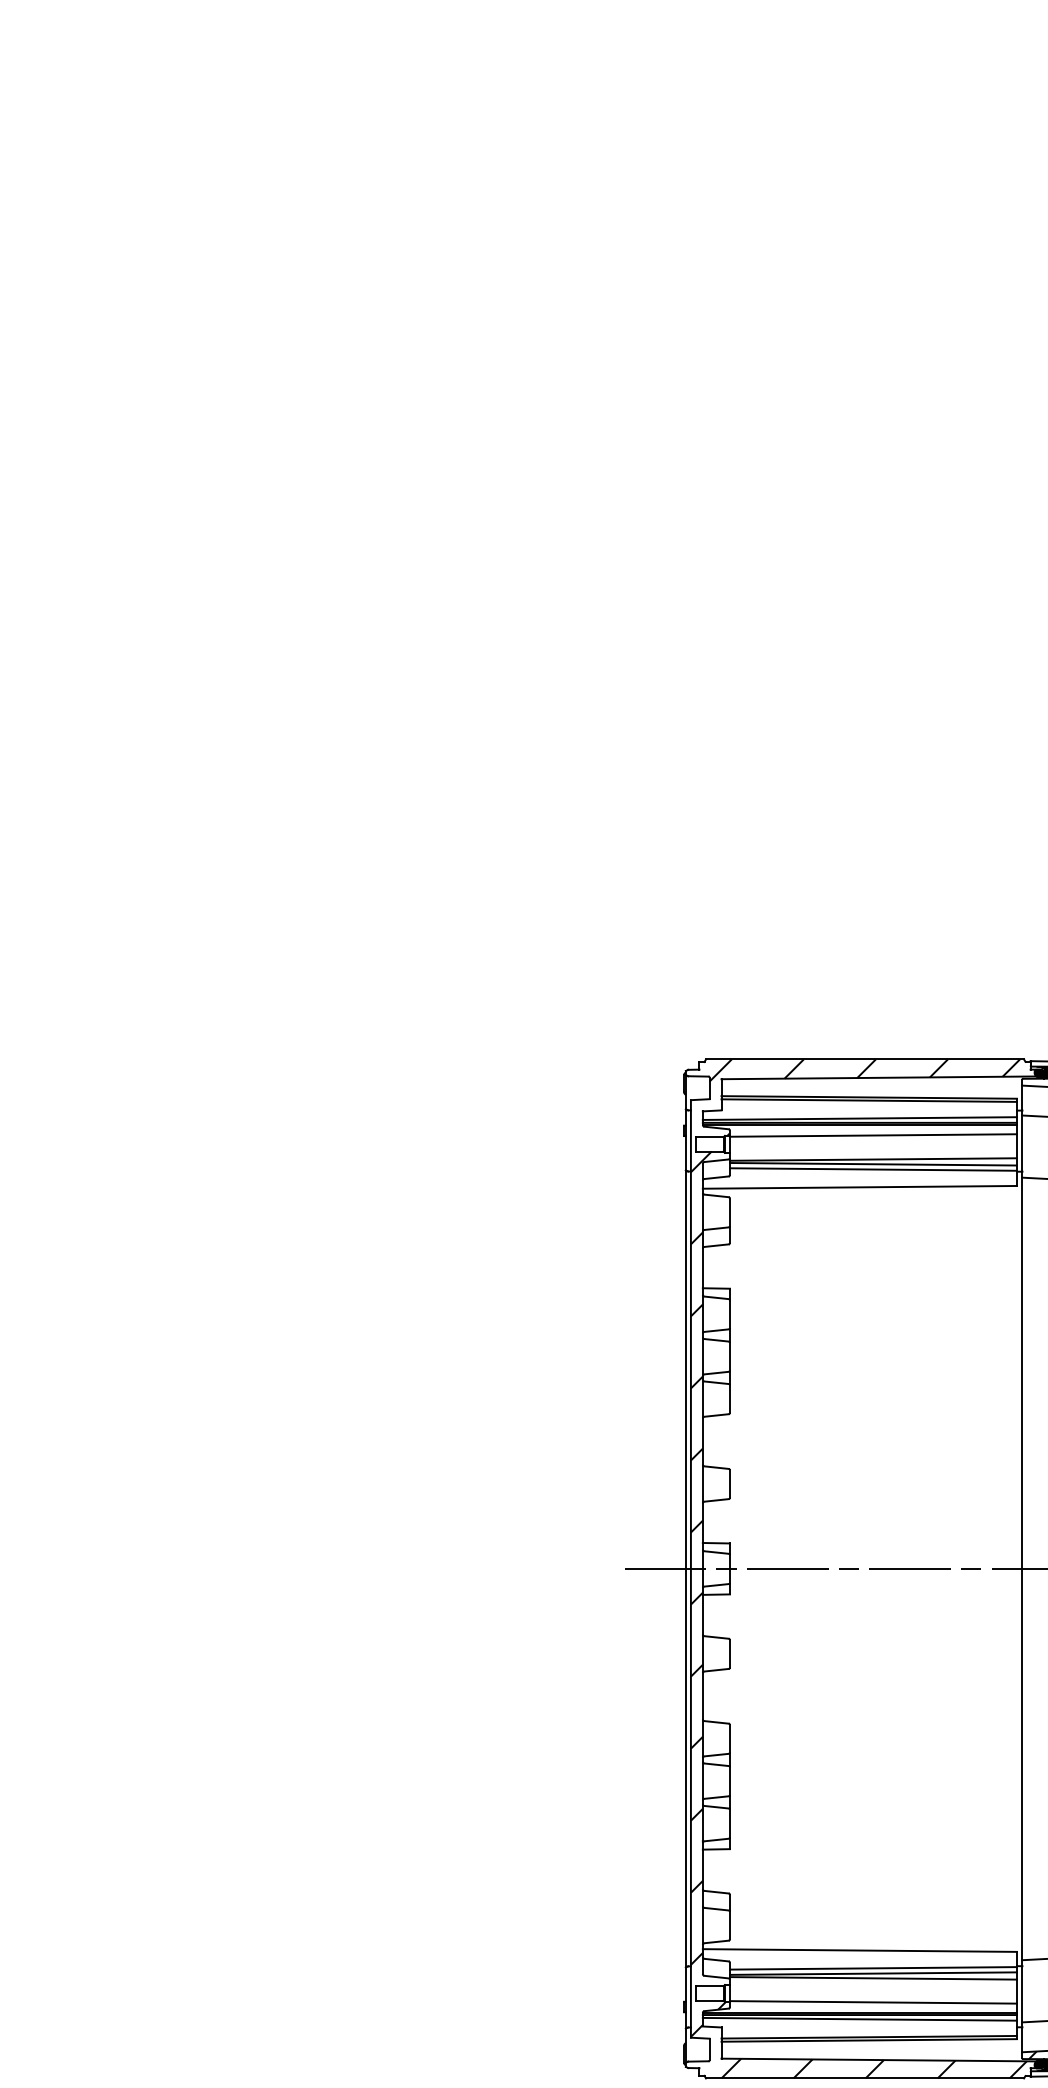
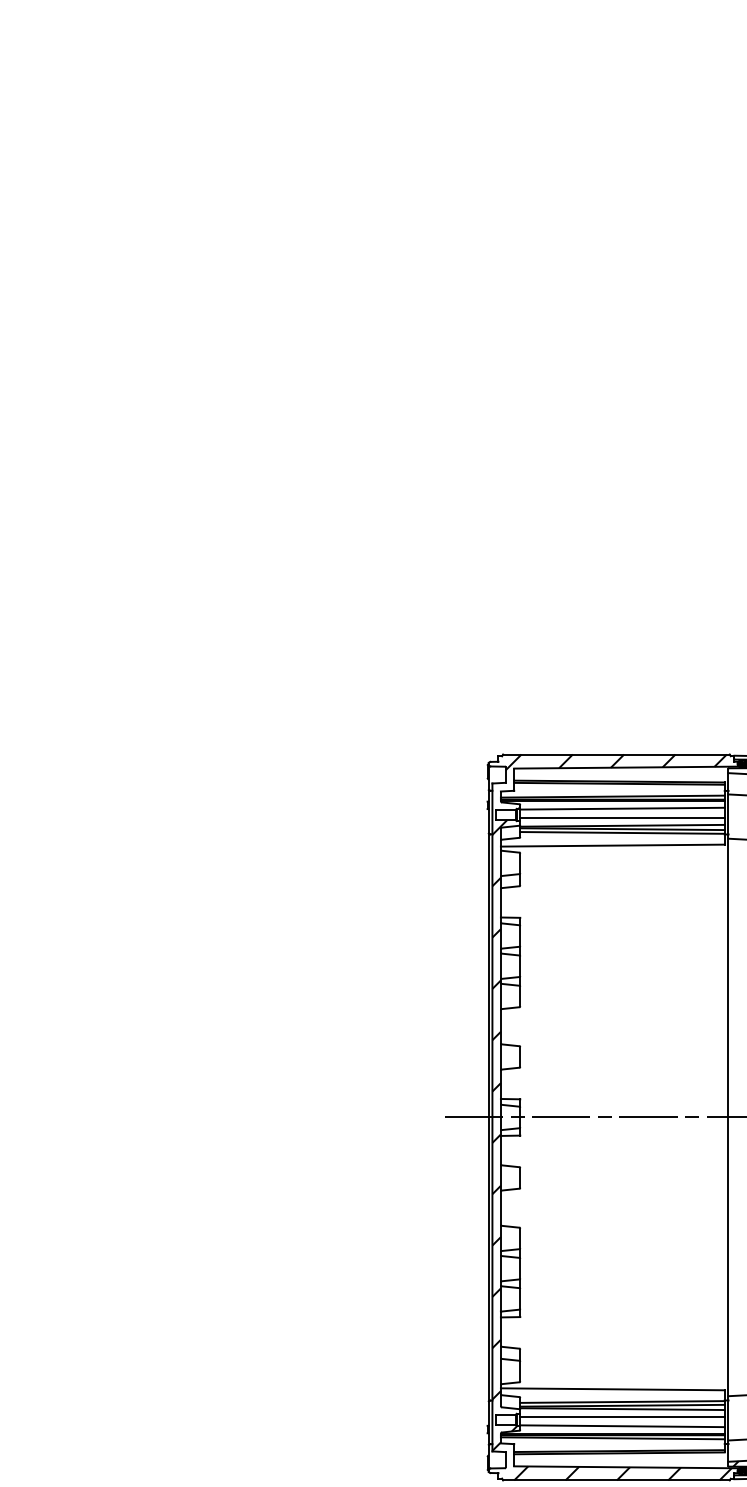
line: (873, 1148) -> (622, 817), added
line: (873, 1989) -> (622, 1417), added

